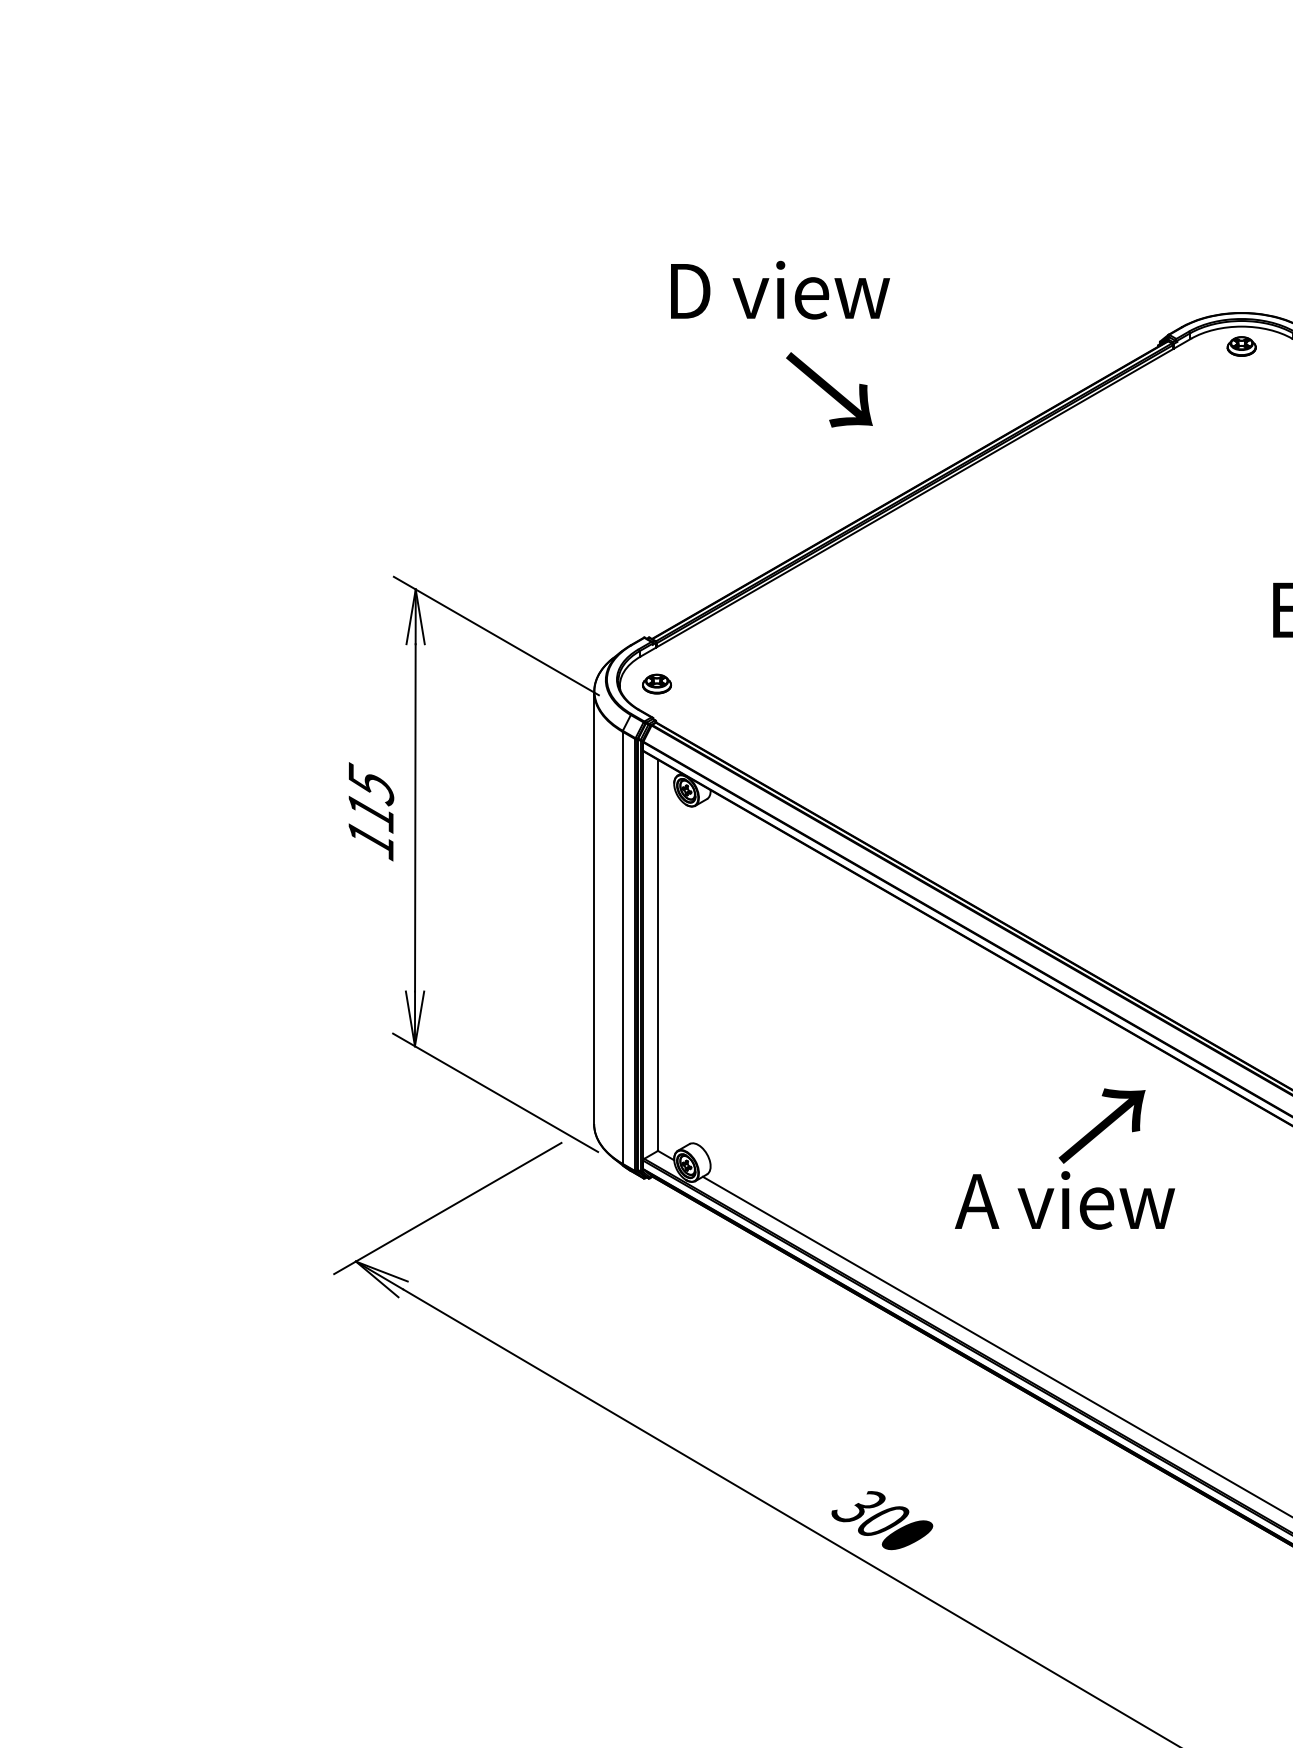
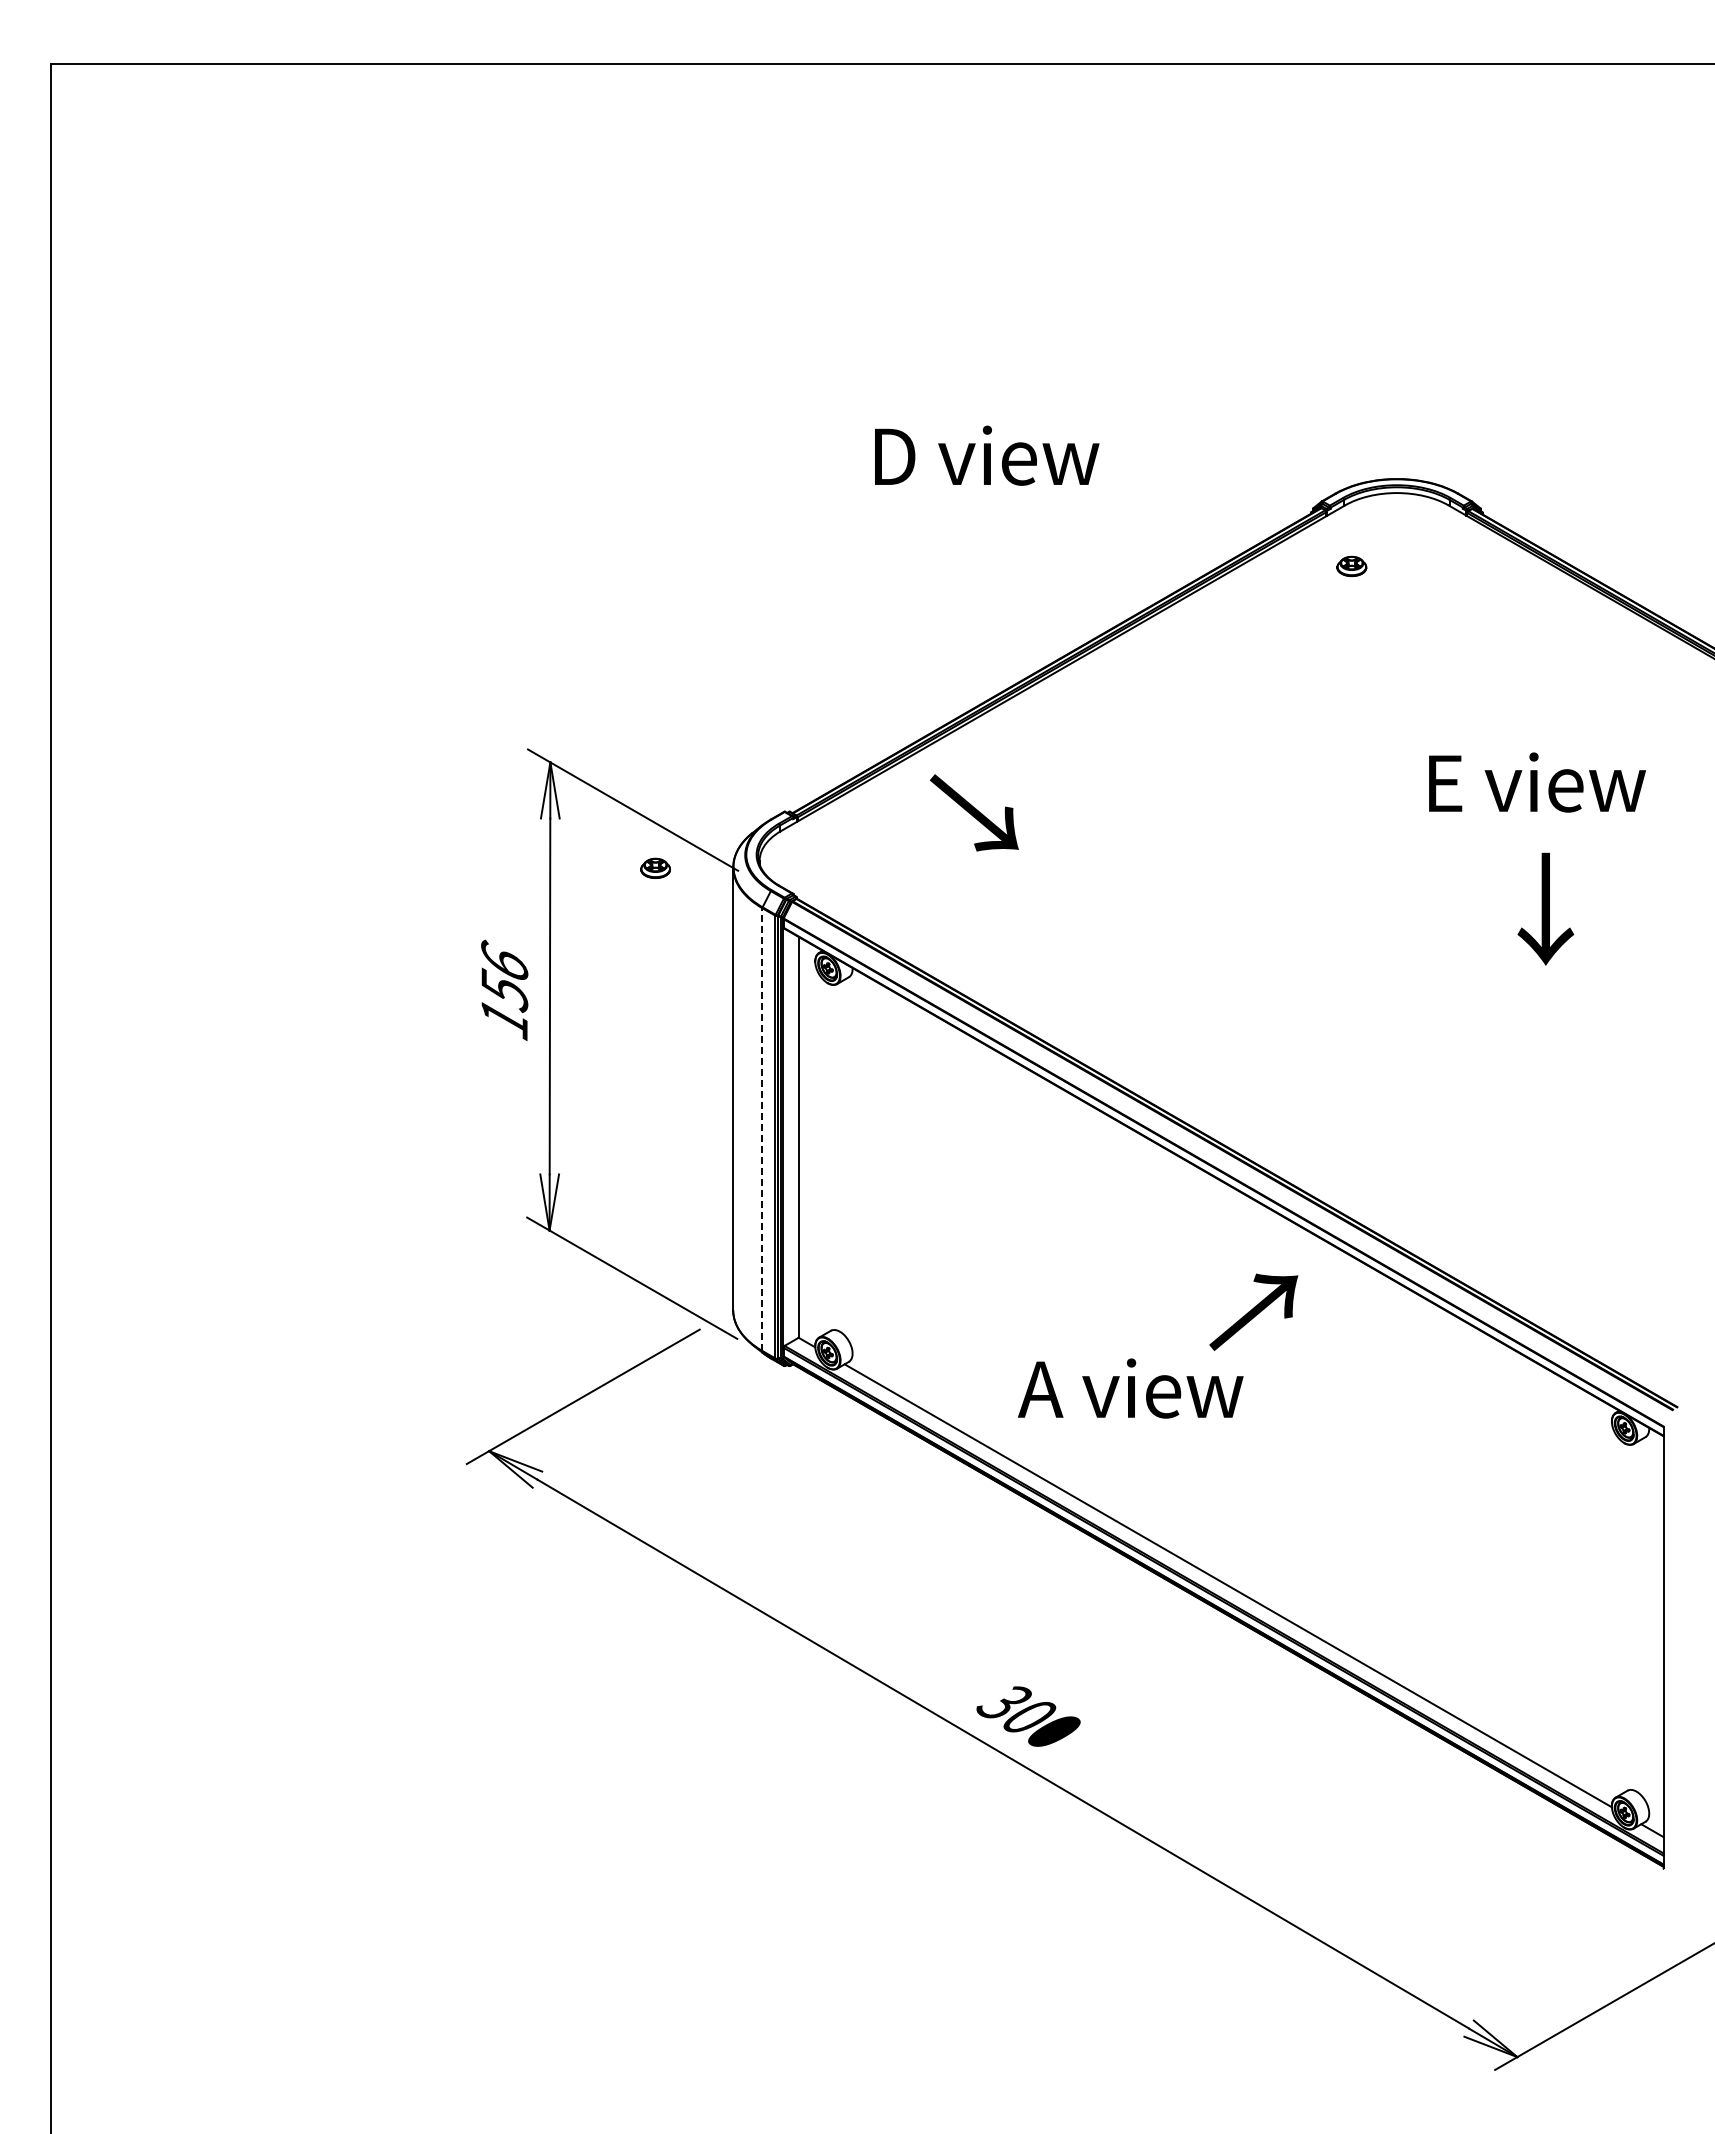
text: (780, 289) -> (987, 455), moved
part: (1241, 345) -> (1351, 565), moved
text: (829, 389) -> (974, 812), moved
part: (656, 683) -> (655, 867), moved
text: (370, 797) -> (504, 975), 115 -> 156
line: (622, 947) -> (762, 1129), solid -> dashed
text: (1064, 1200) -> (1130, 1388), moved

